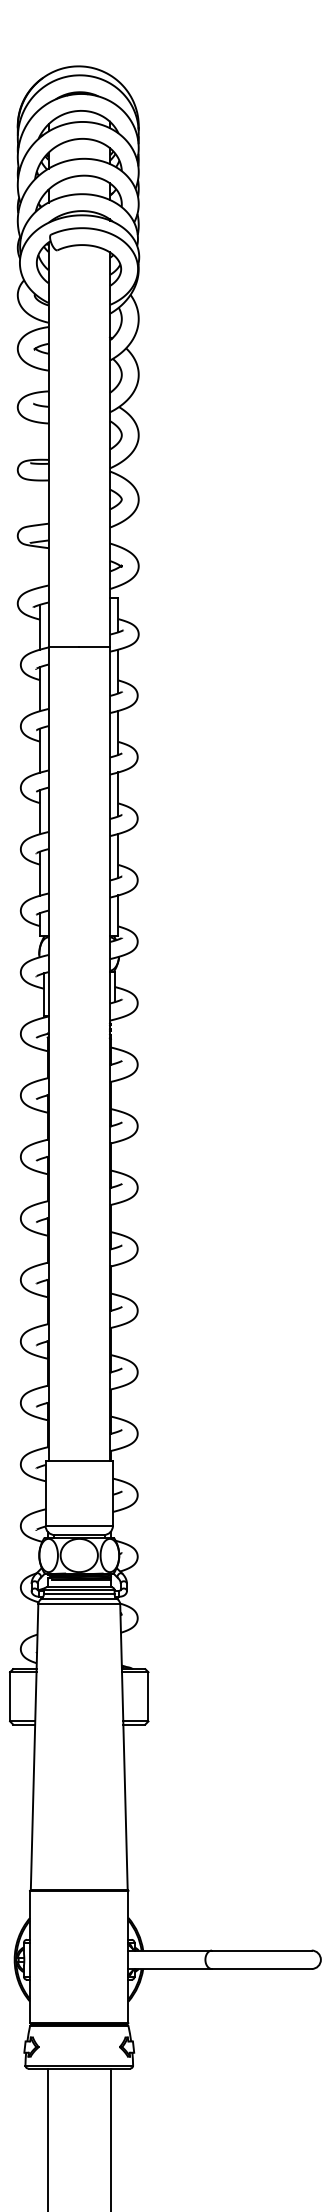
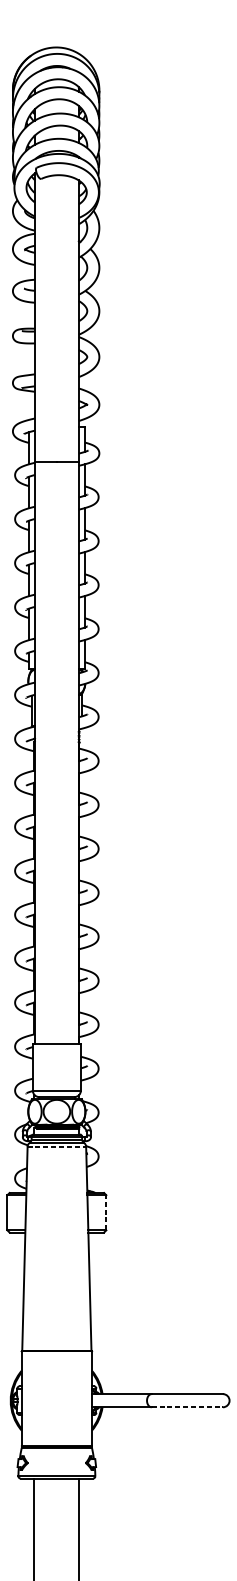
line: (79, 1604) -> (57, 1146), solid -> dashed
line: (148, 1696) -> (106, 1212), solid -> dashed
line: (261, 1969) -> (187, 1407), solid -> dashed

